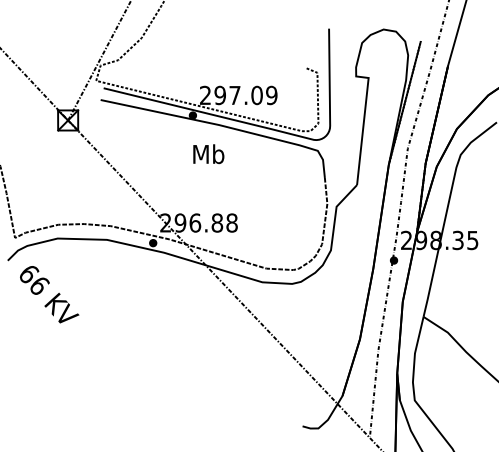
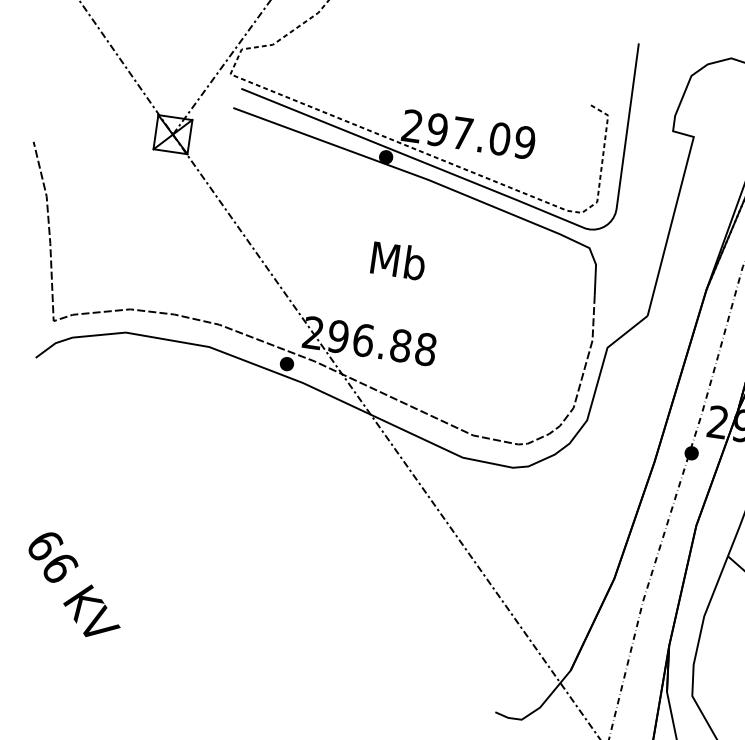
text: (208, 154) -> (397, 261), moved
text: (49, 294) -> (74, 585), moved

